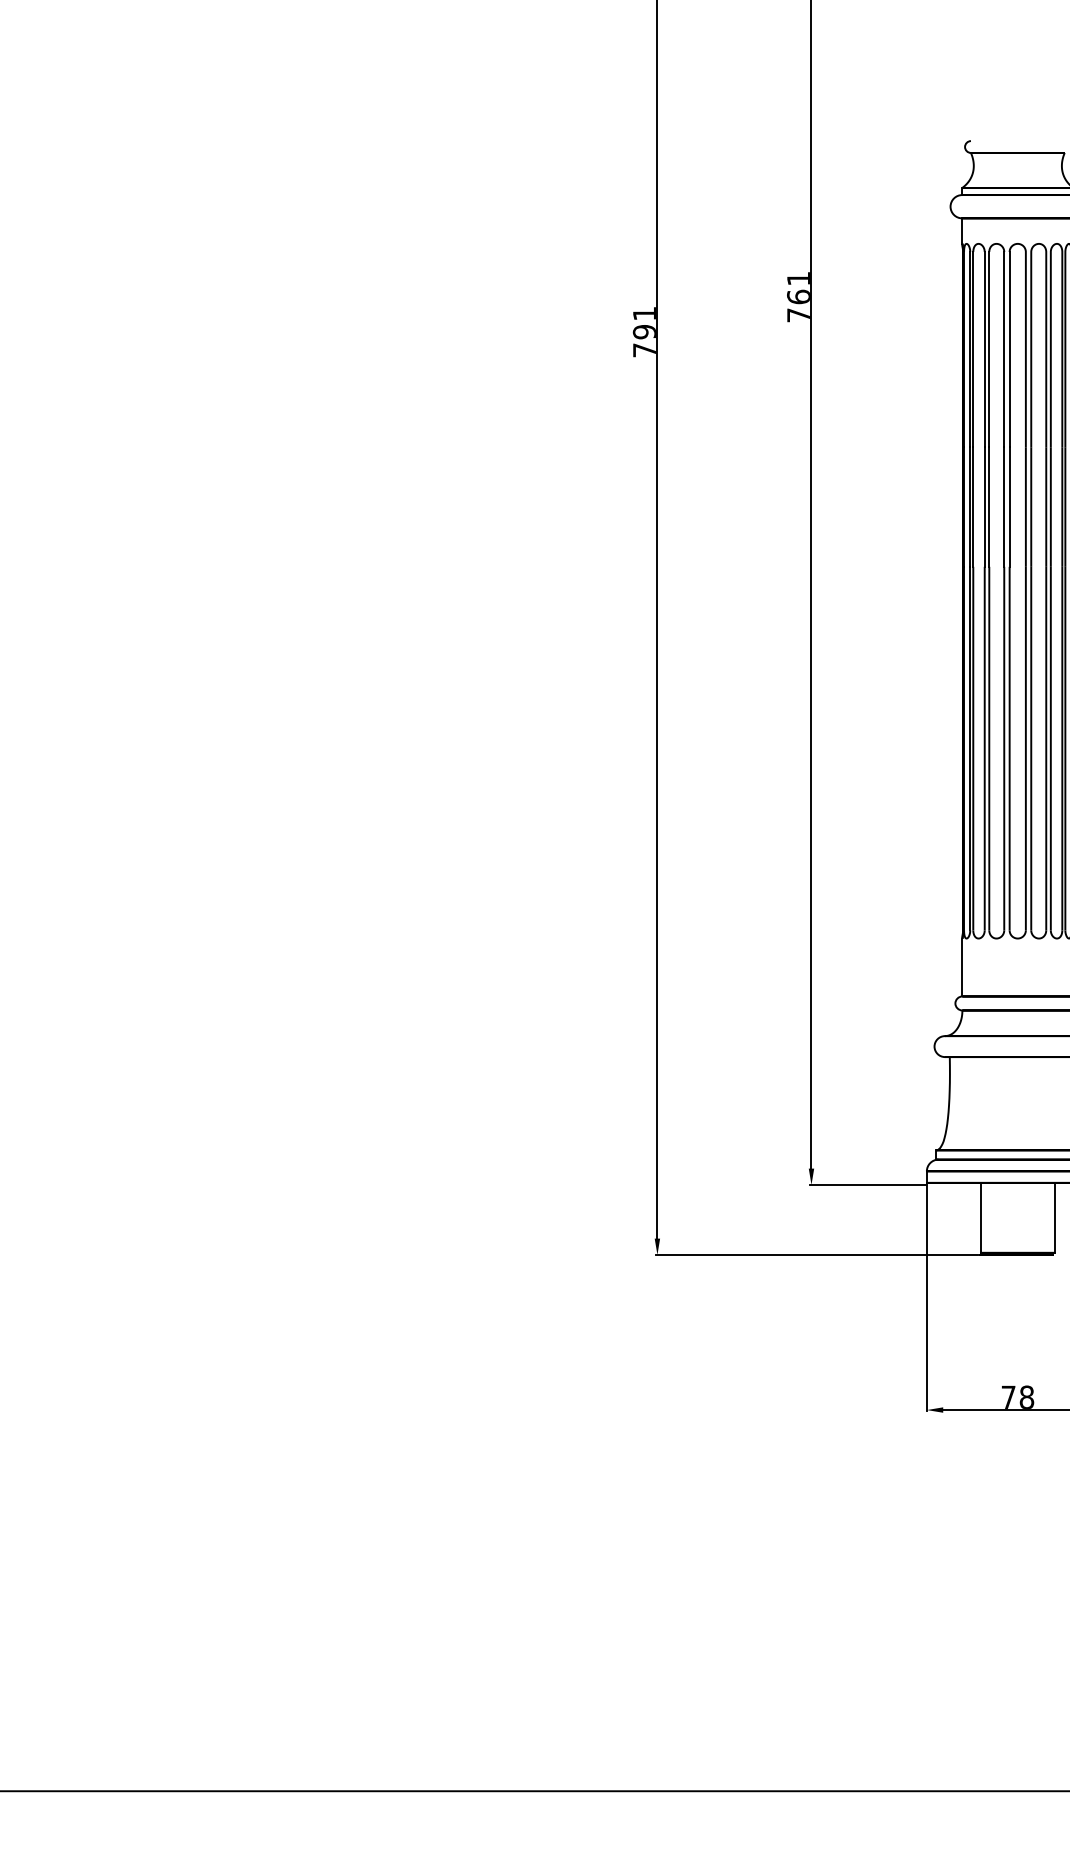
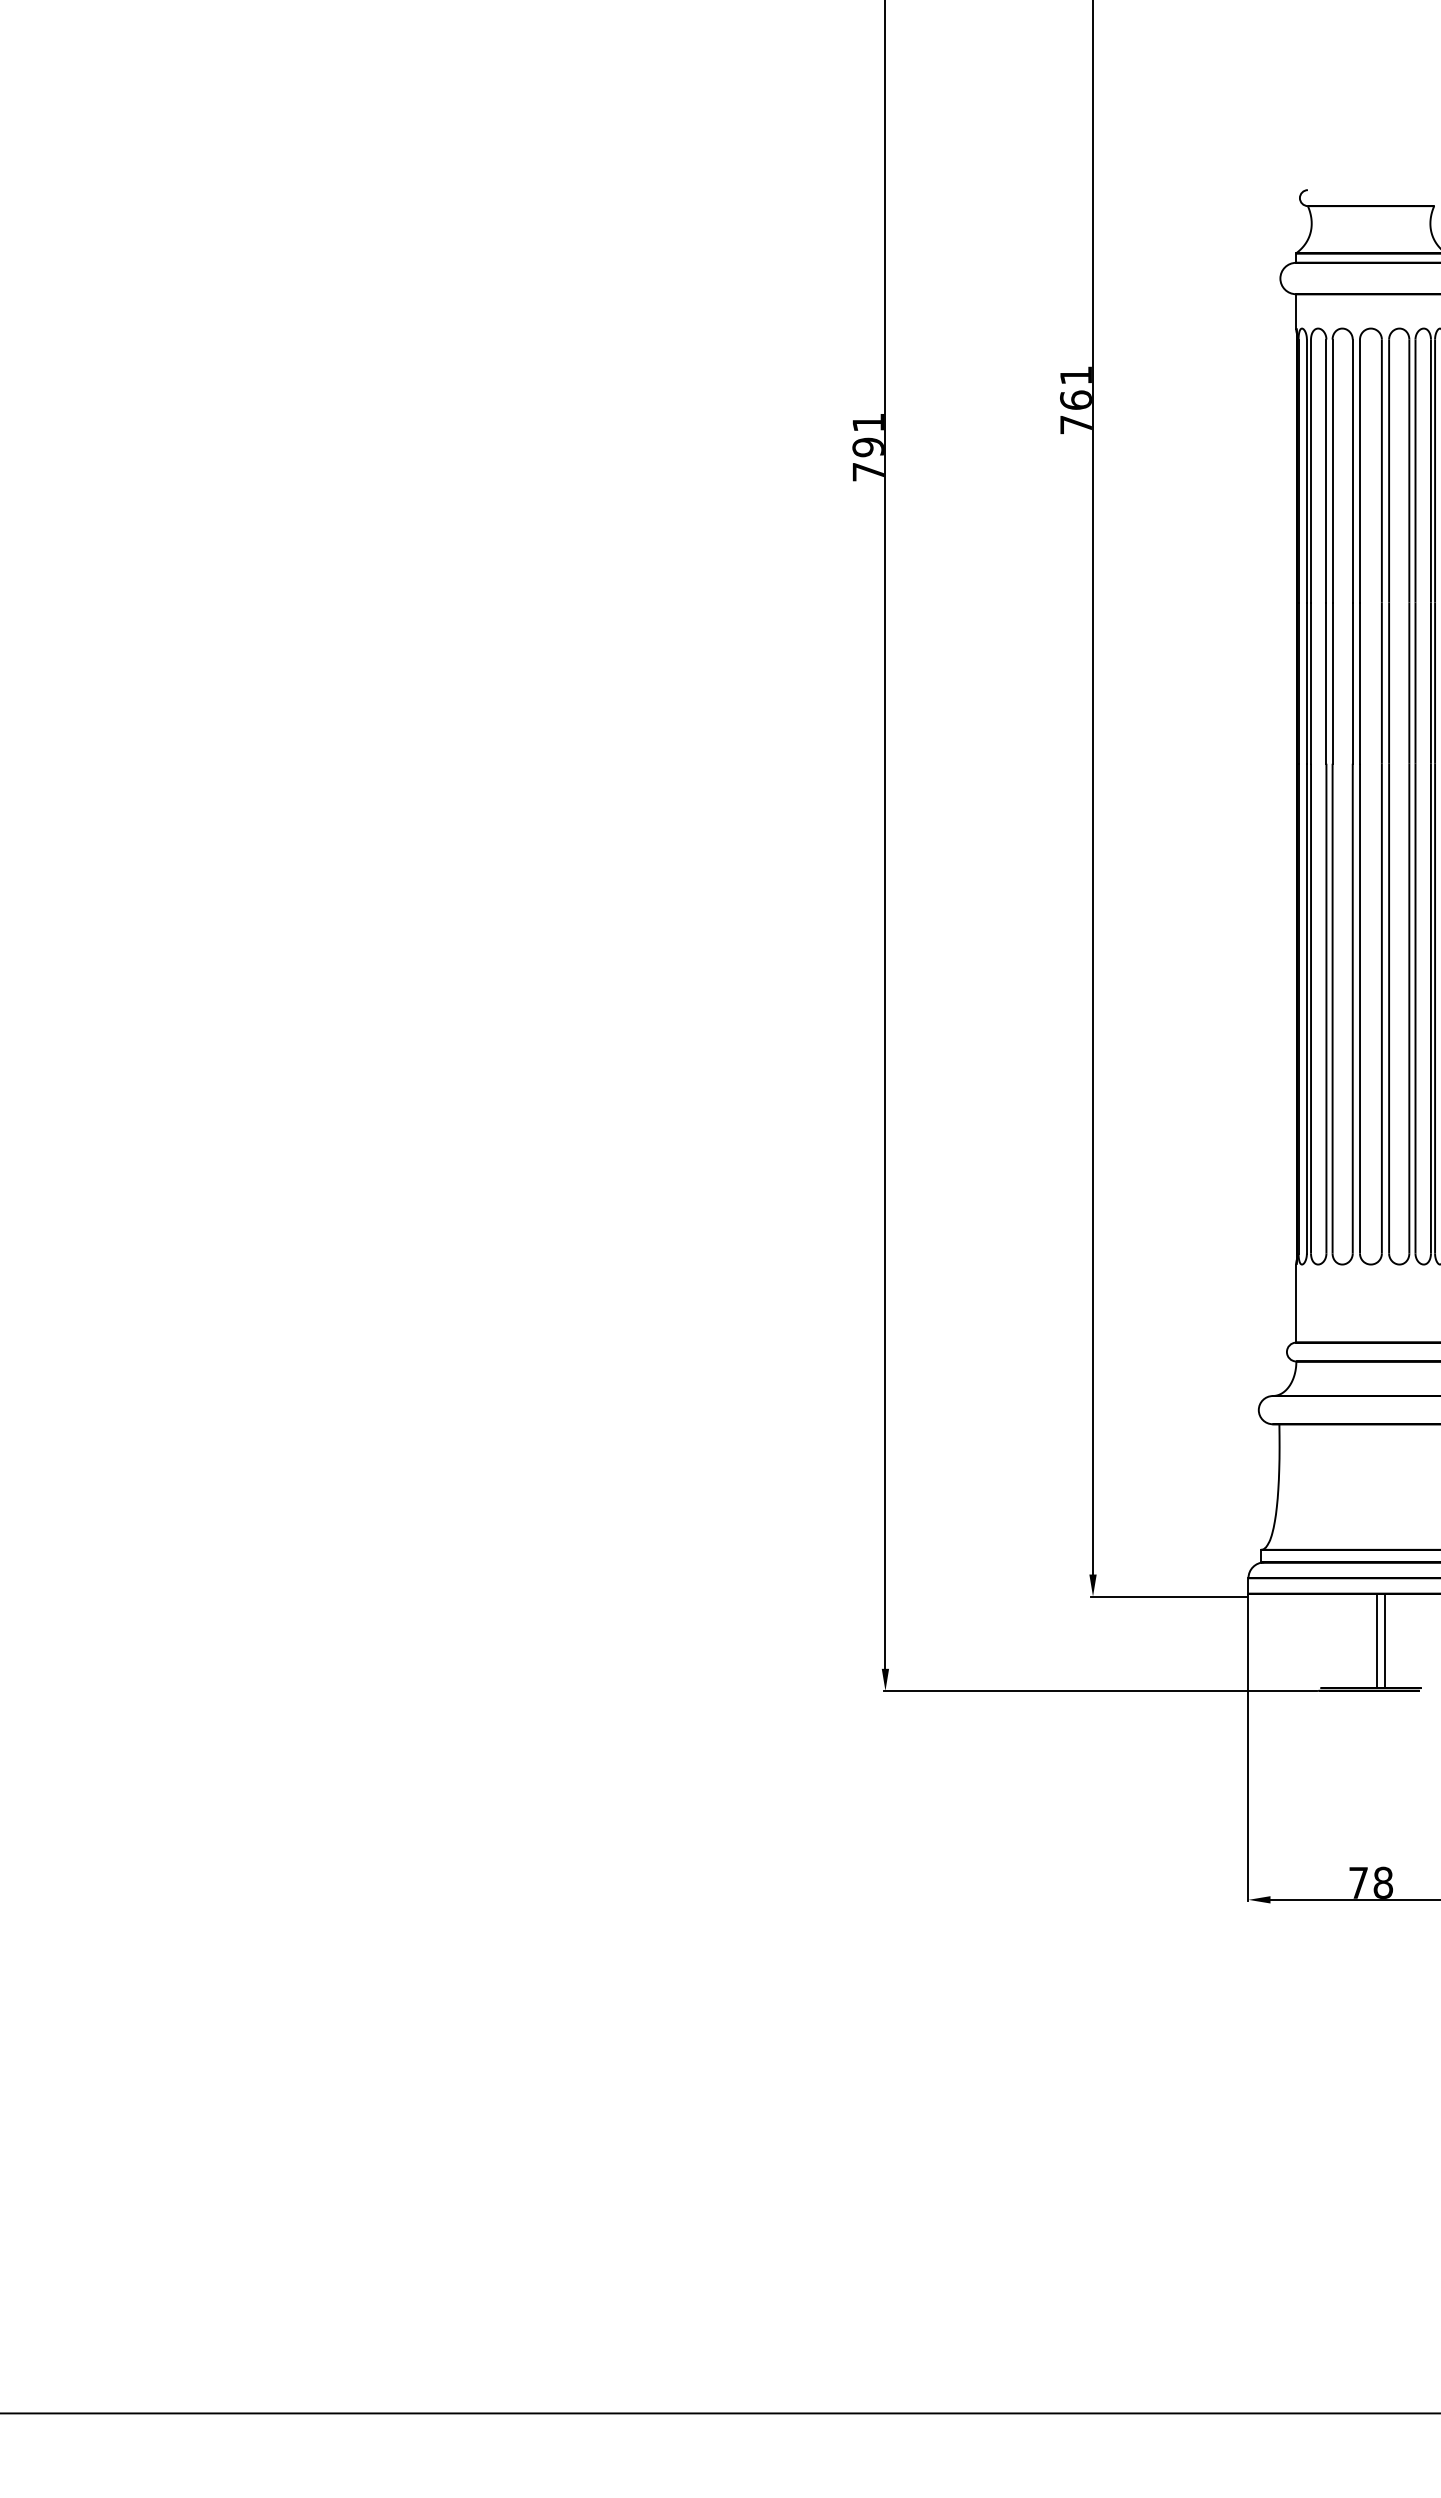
line: (980, 1217) -> (1384, 1640), moved
line: (1055, 1217) -> (1377, 1640), moved

